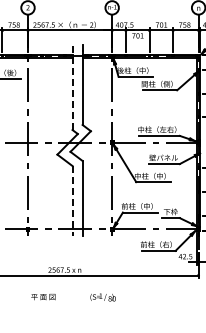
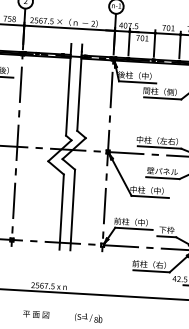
line: (72, 87) -> (68, 89), dashed -> solid
line: (72, 200) -> (61, 211), dashed -> solid
text: (43, 297) -> (36, 315), moved

